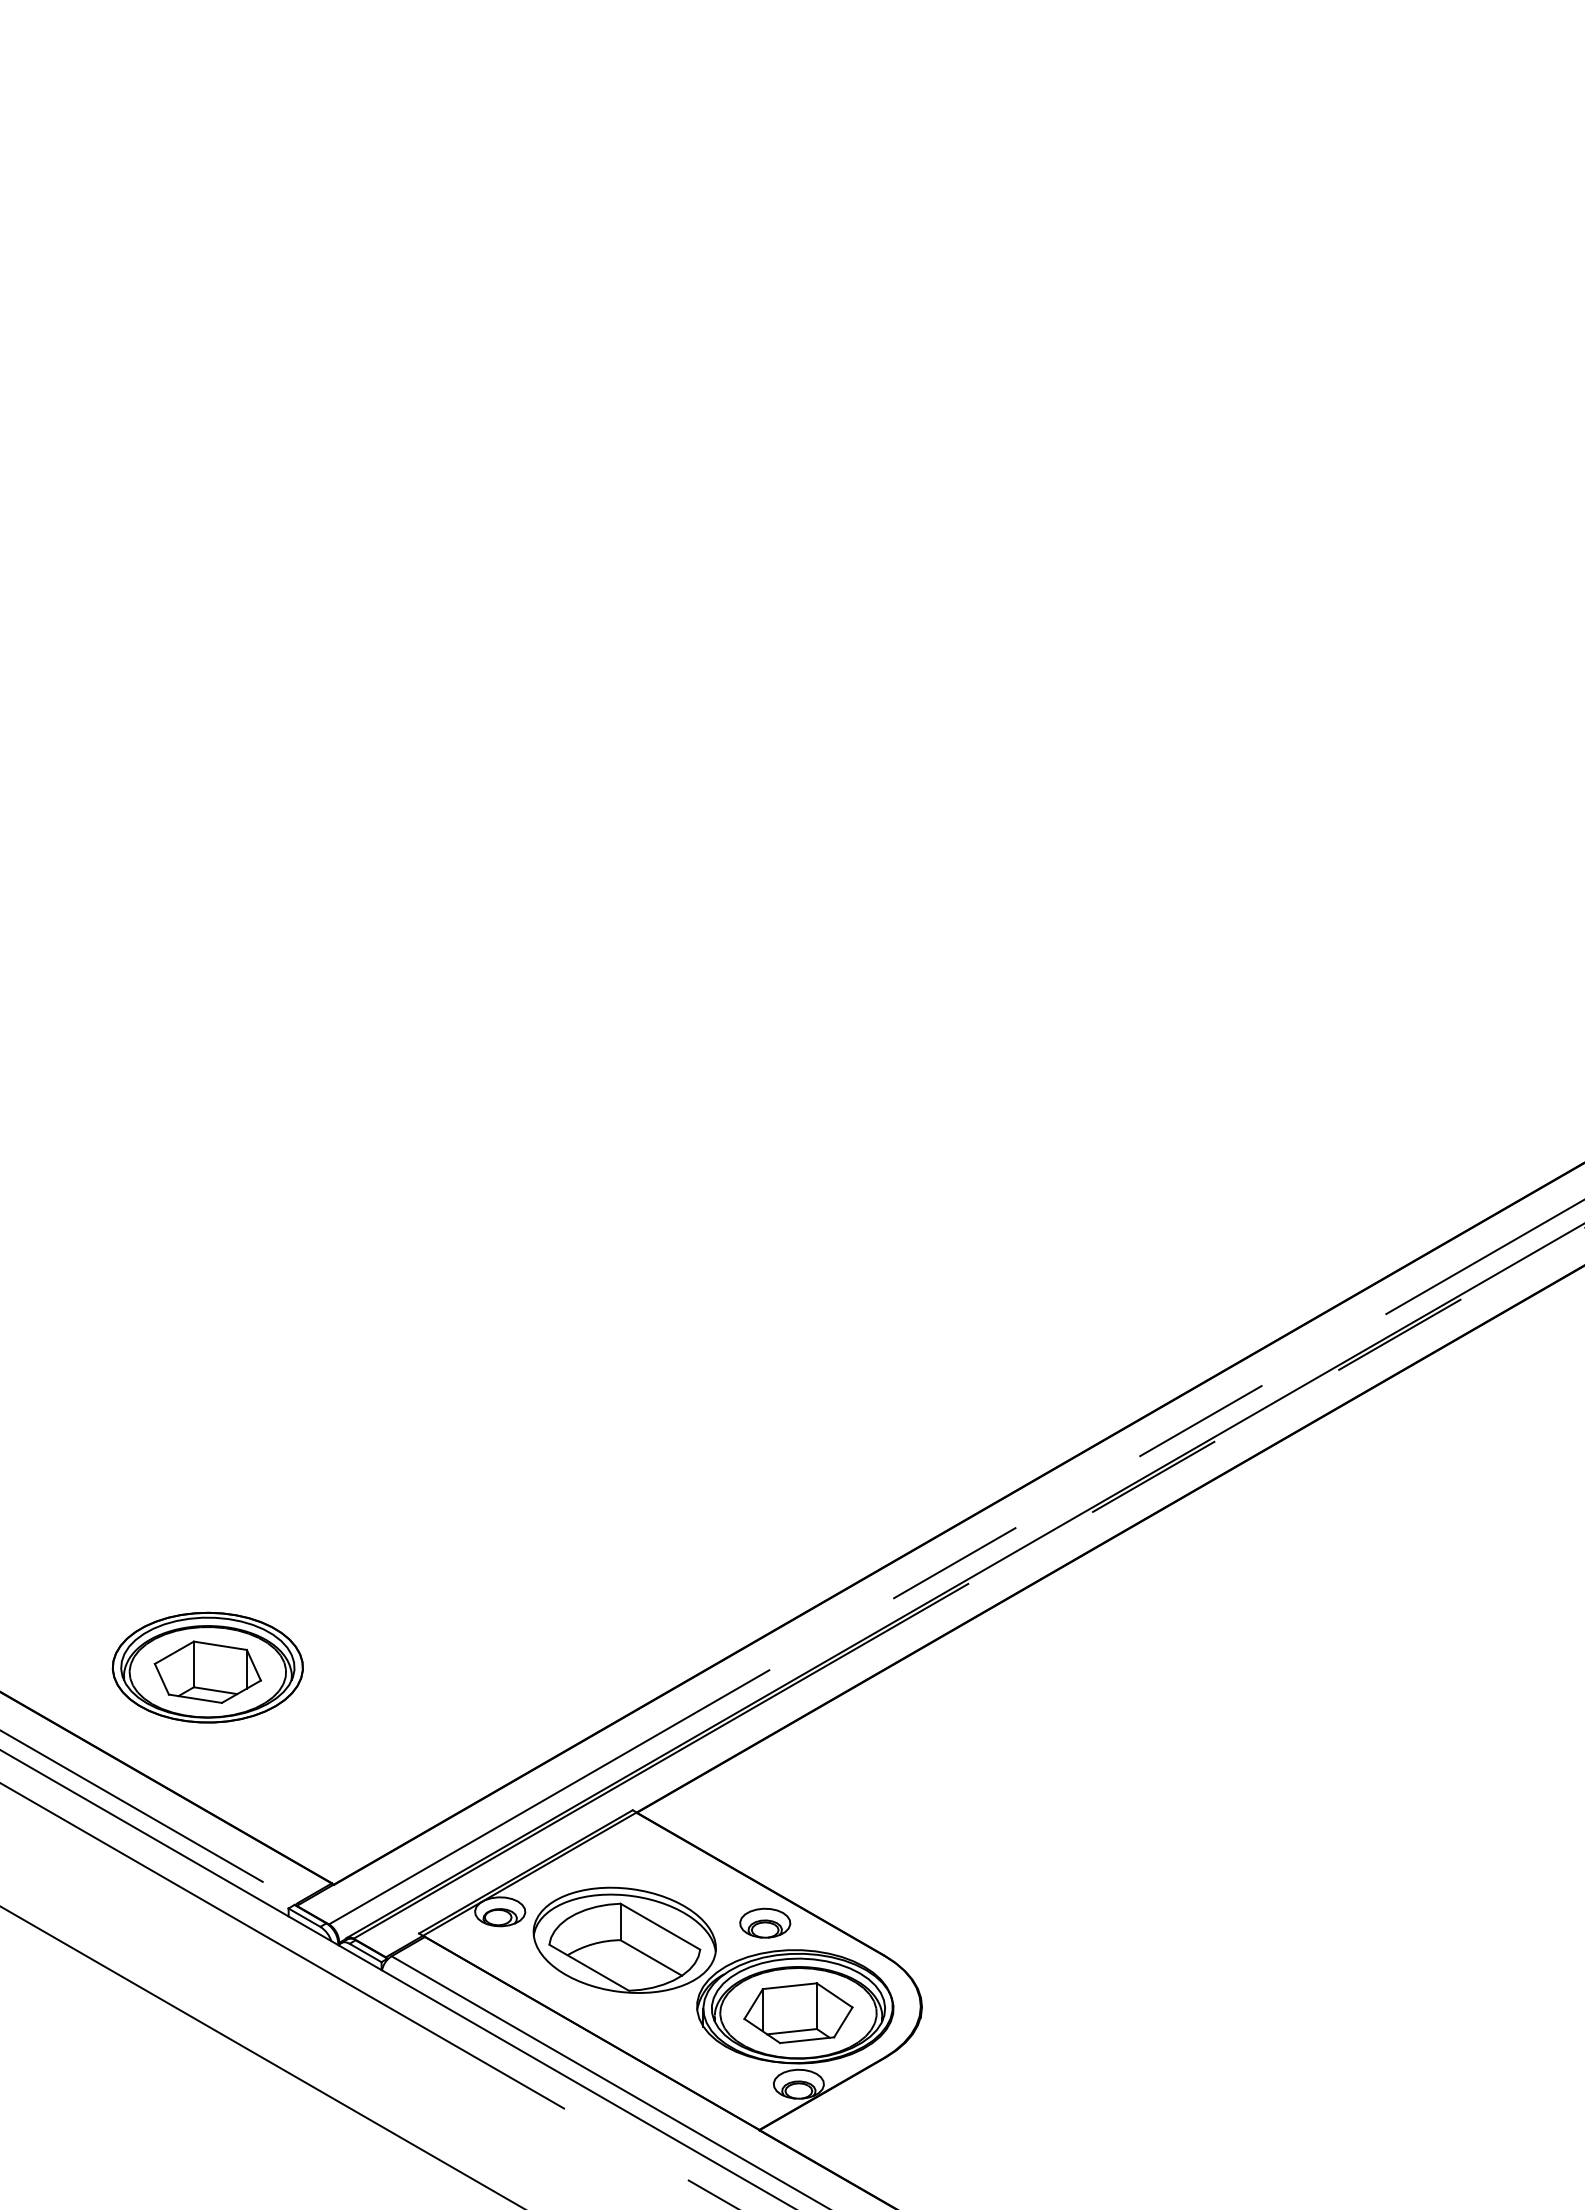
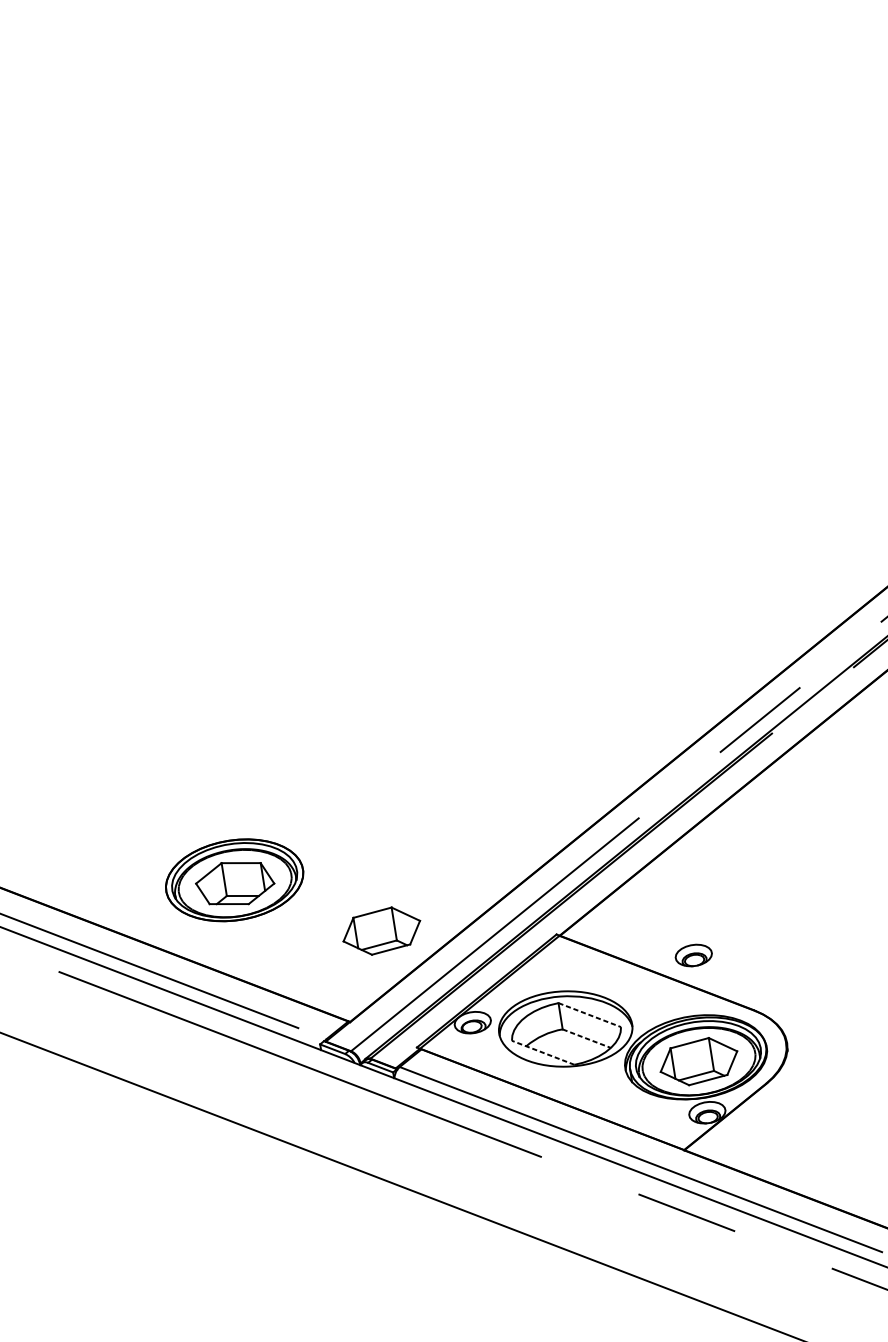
part: (396, 1768) -> (381, 931), added
part: (765, 1922) -> (693, 954), moved
line: (660, 1926) -> (589, 1014), solid -> dashed
line: (651, 1958) -> (587, 1039), solid -> dashed
line: (589, 1967) -> (543, 1052), solid -> dashed

